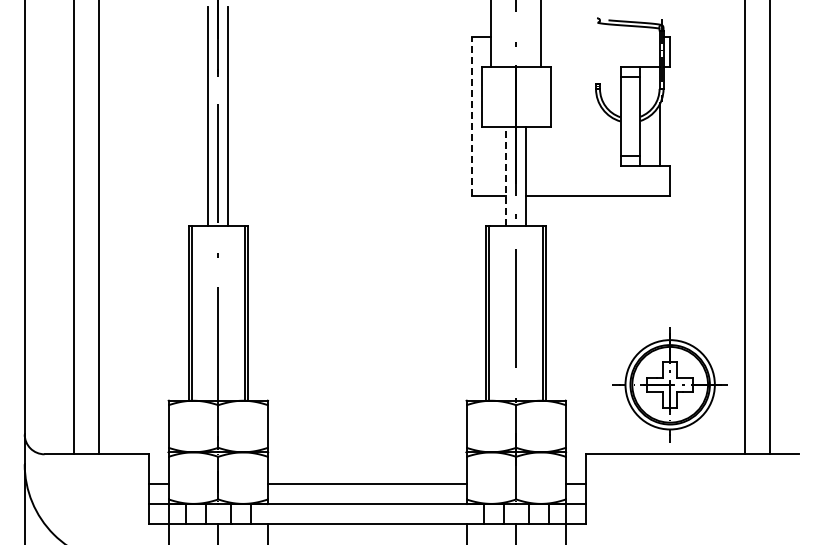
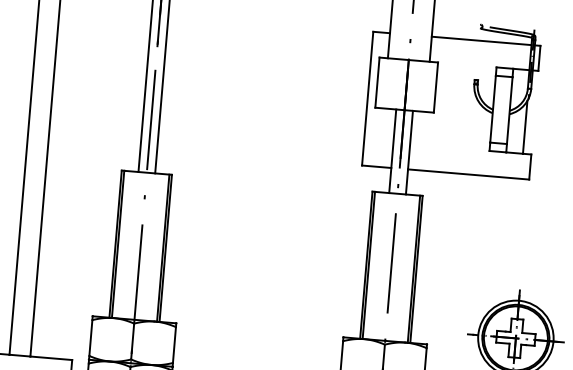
line: (600, 37) -> (481, 41), added
line: (471, 116) -> (367, 98), dashed -> solid
line: (506, 176) -> (392, 151), dashed -> solid

